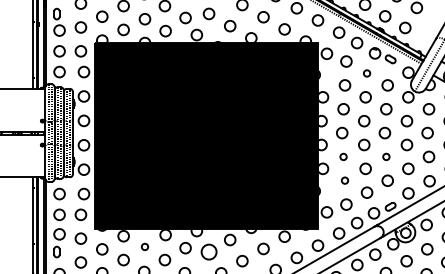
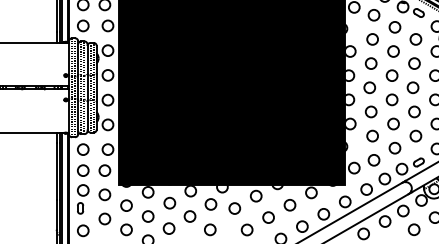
circle: (366, 73) -> (394, 27), size x1.67
circle: (343, 156) -> (371, 111), size x1.67
circle: (386, 156) -> (414, 111), size x1.67
circle: (344, 180) -> (372, 135), size x1.67
circle: (144, 246) -> (169, 202), size x1.67
circle: (208, 252) -> (234, 208), size x0.71

